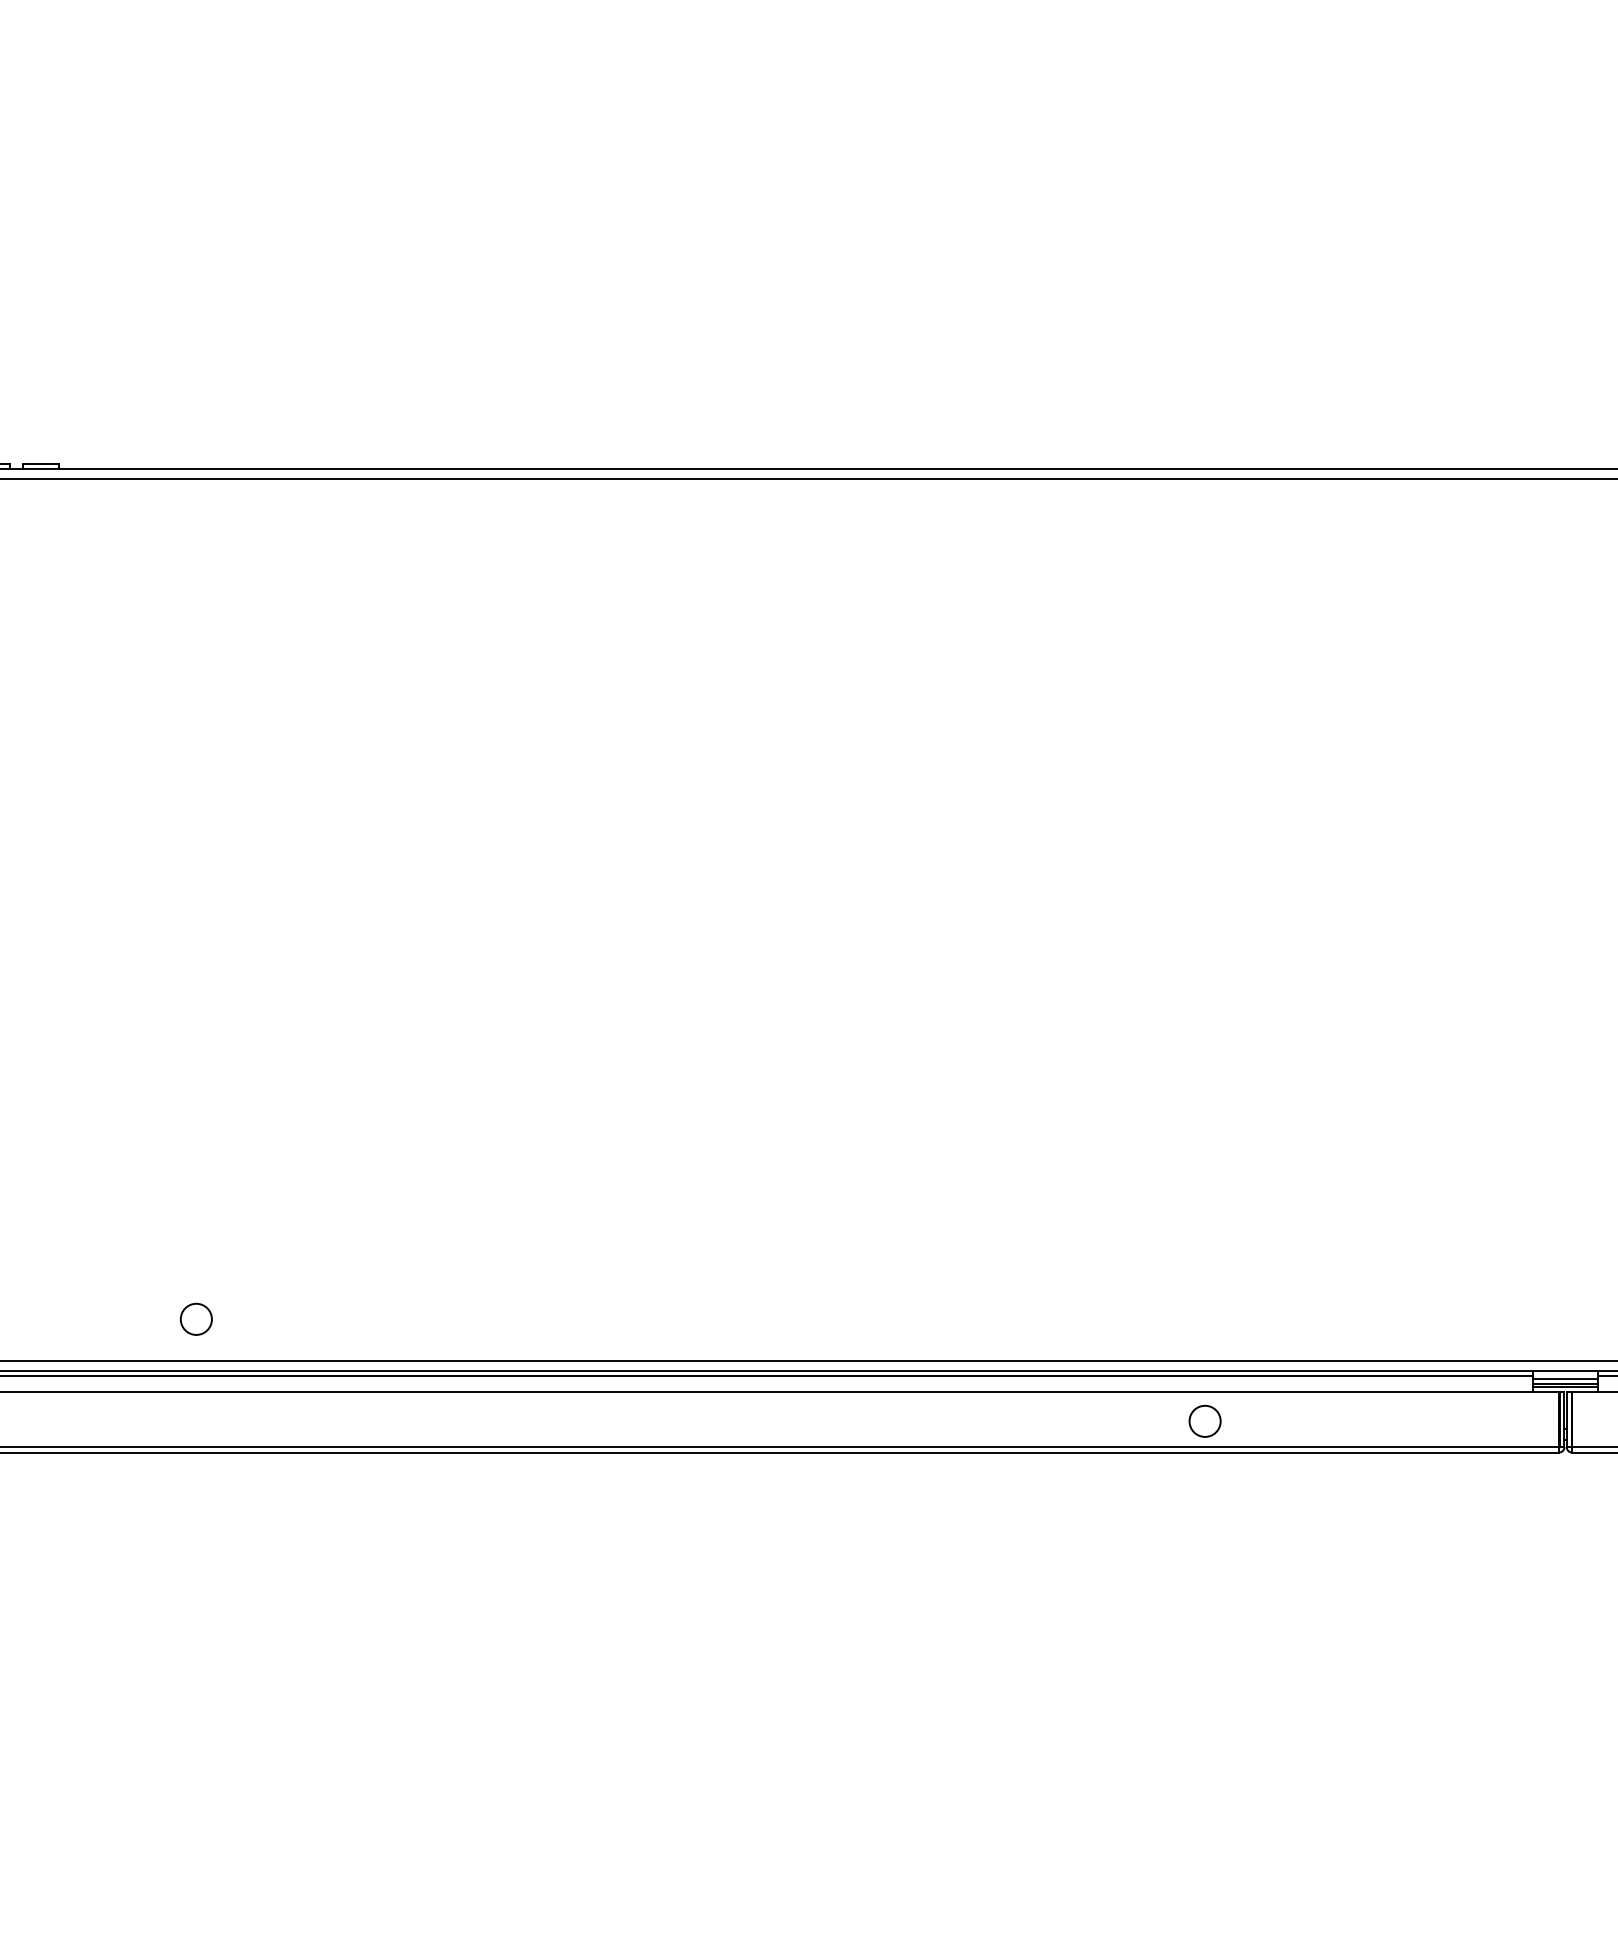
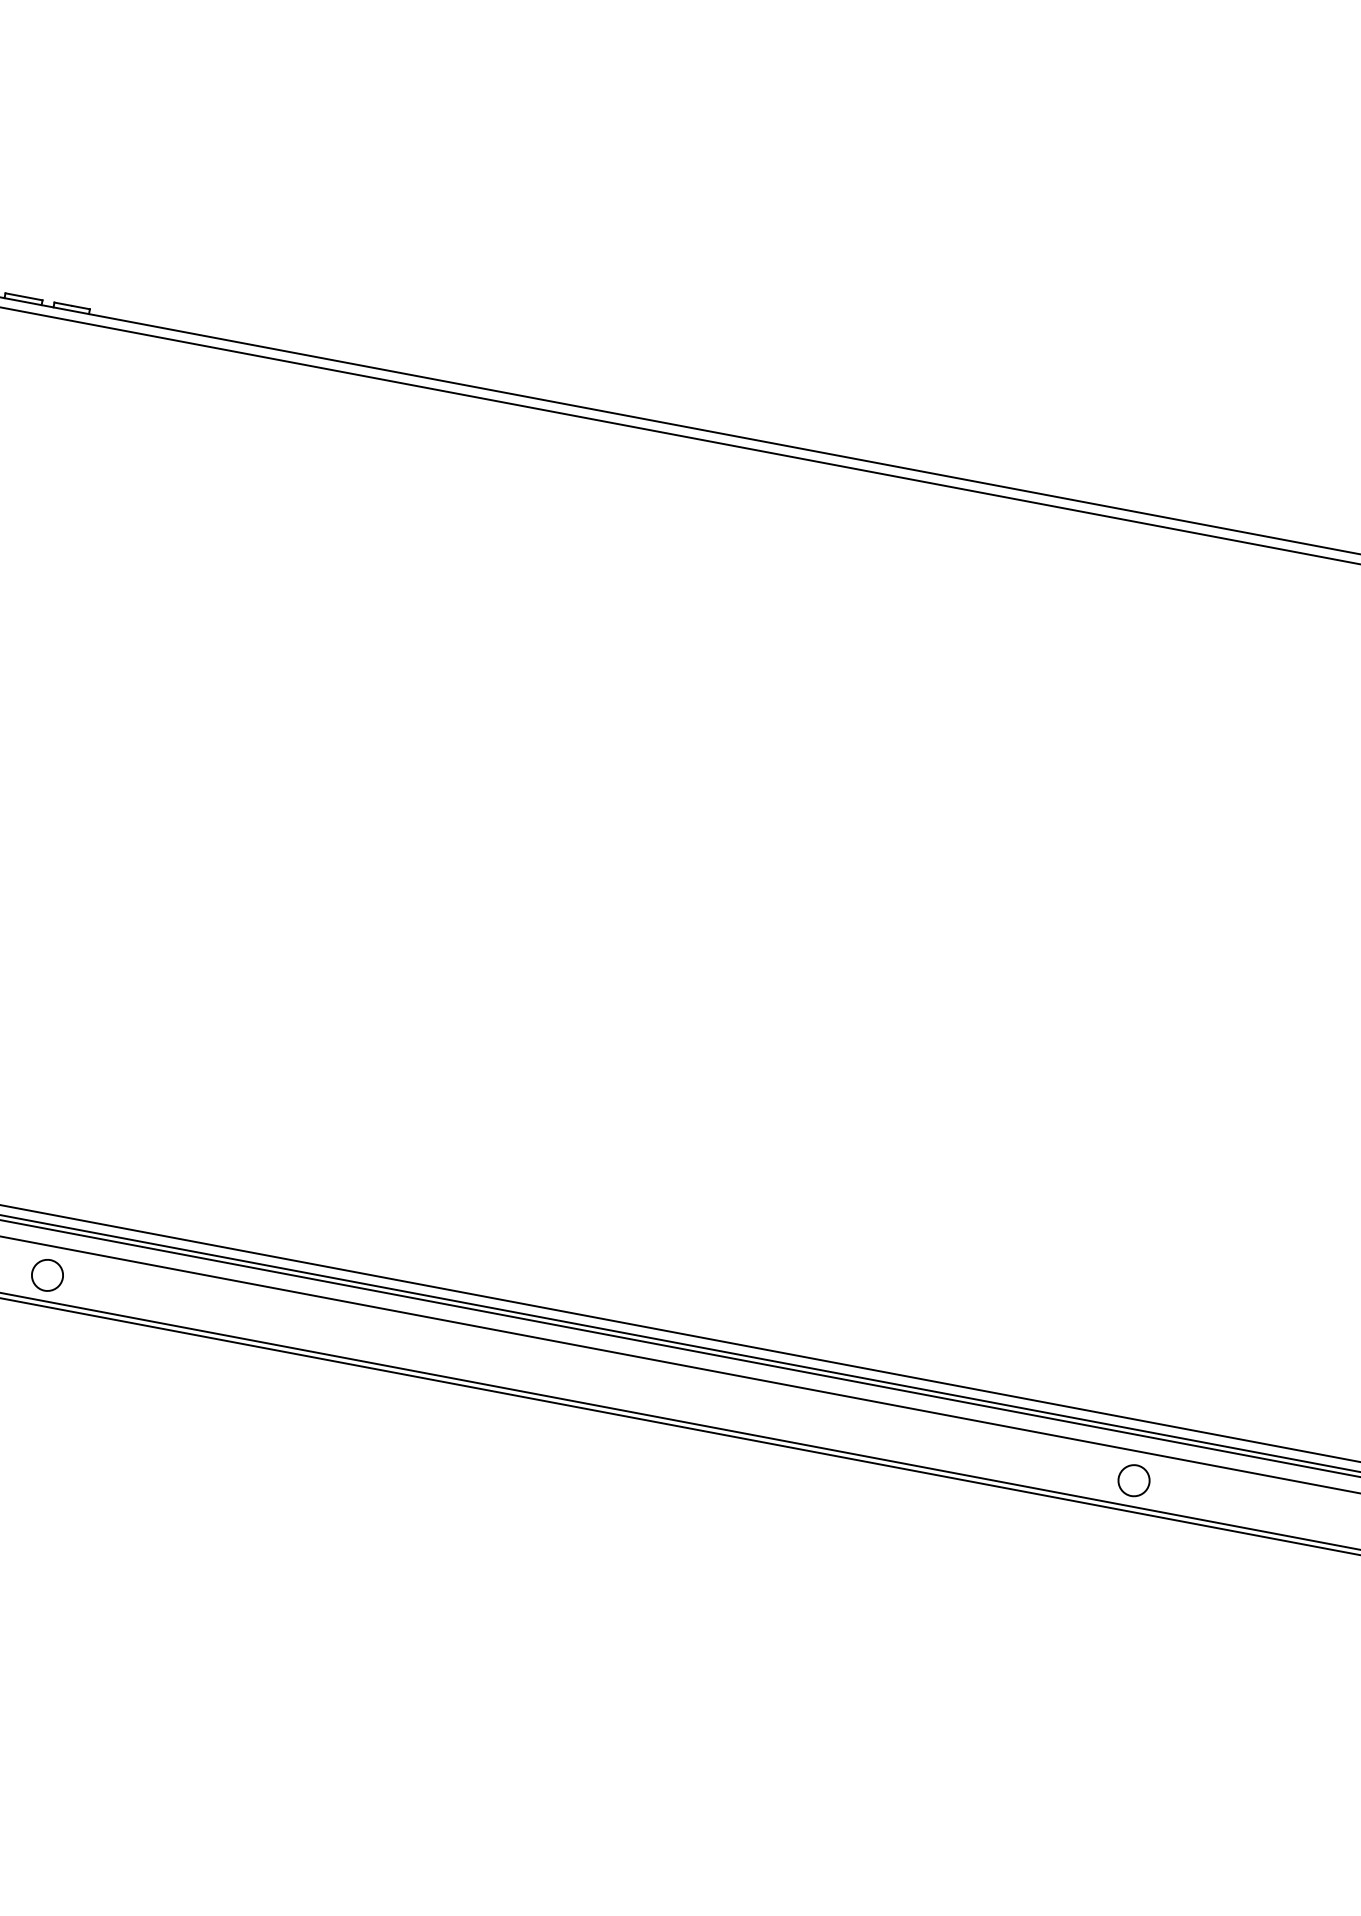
circle: (195, 1318) -> (46, 1274), moved
circle: (1204, 1420) -> (1133, 1479), moved

